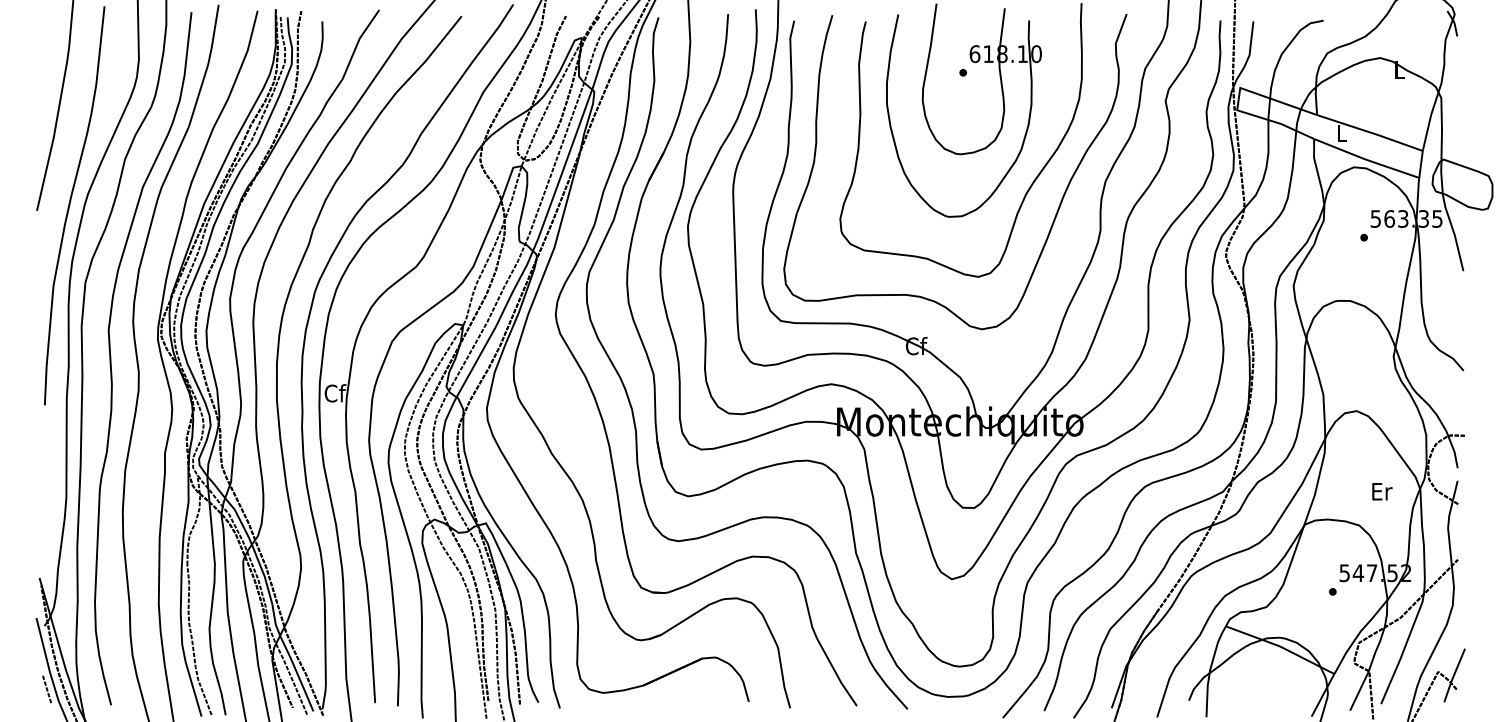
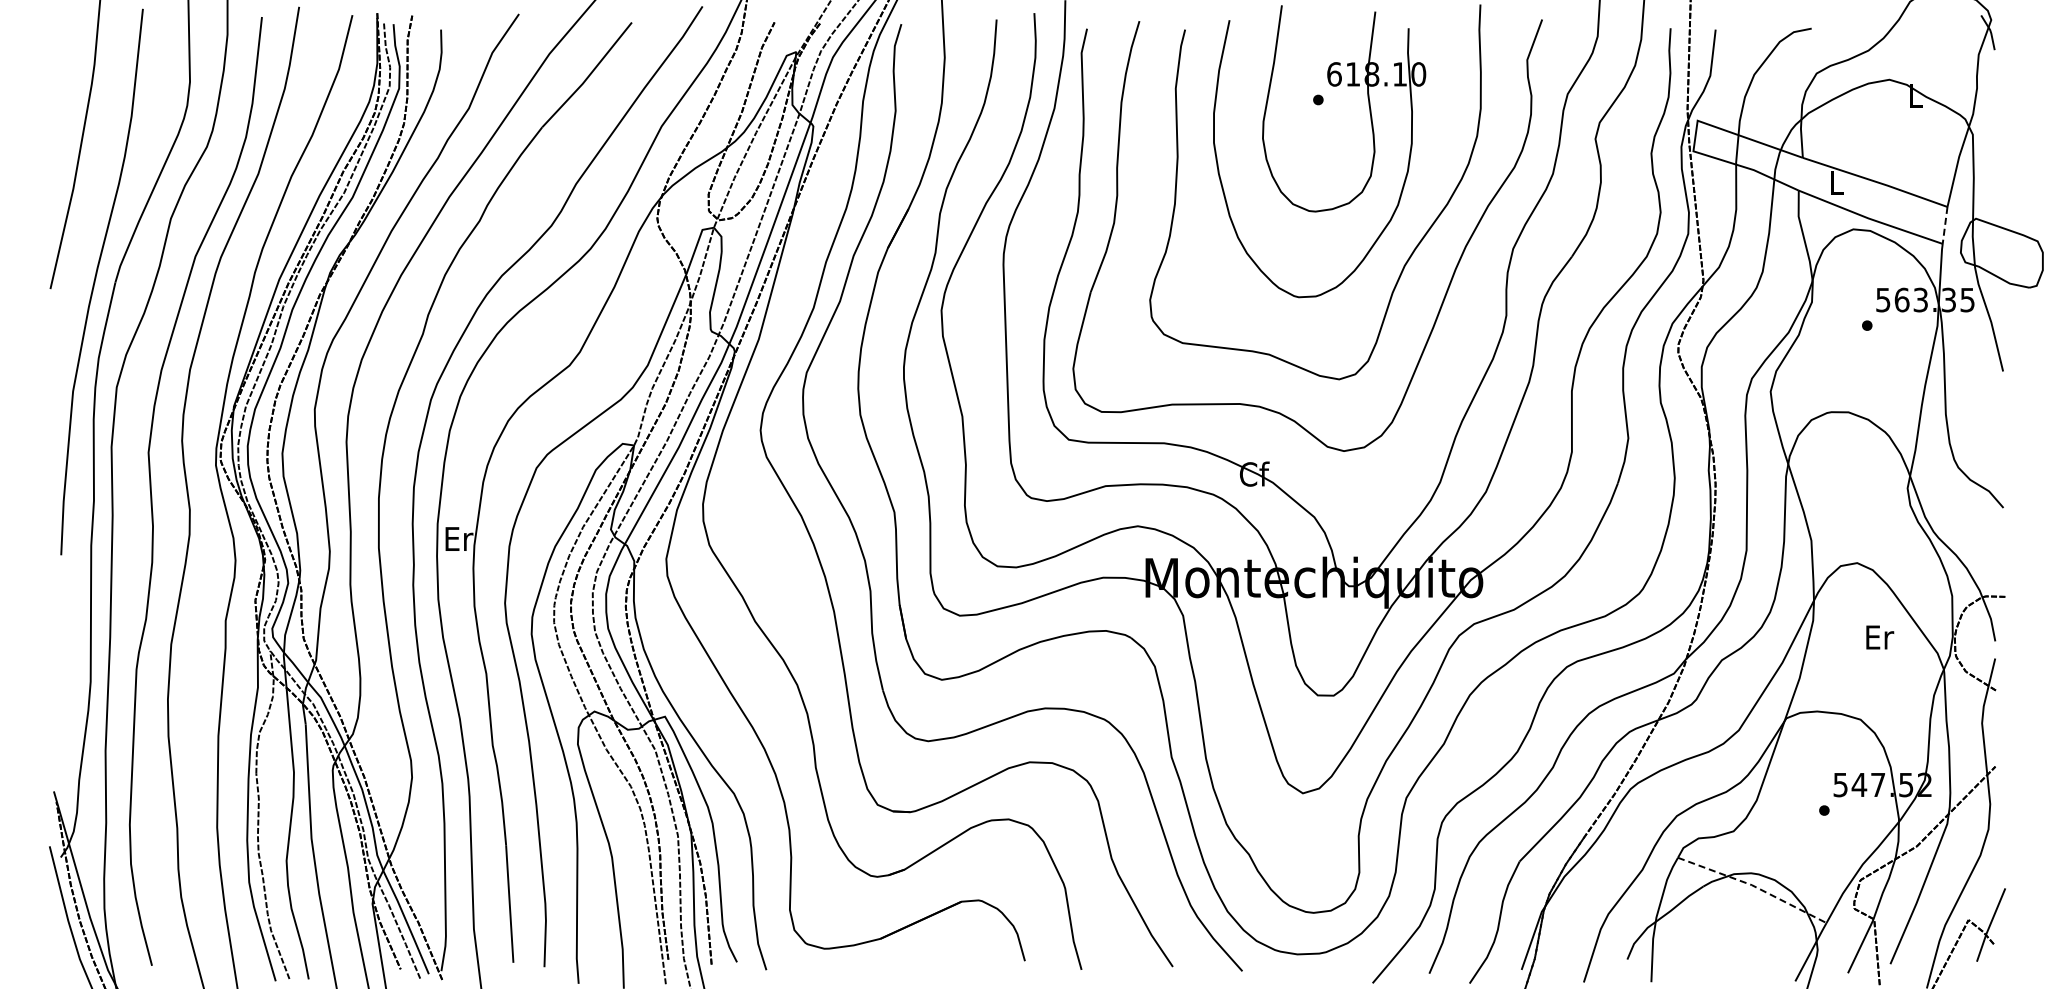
line: (1421, 164) -> (1945, 225), solid -> dashed
text: (335, 393) -> (459, 538), Cf -> Er
text: (1382, 491) -> (1880, 637), moved
line: (1281, 647) -> (1753, 886), solid -> dashed
line: (47, 688) -> (64, 943), removed

